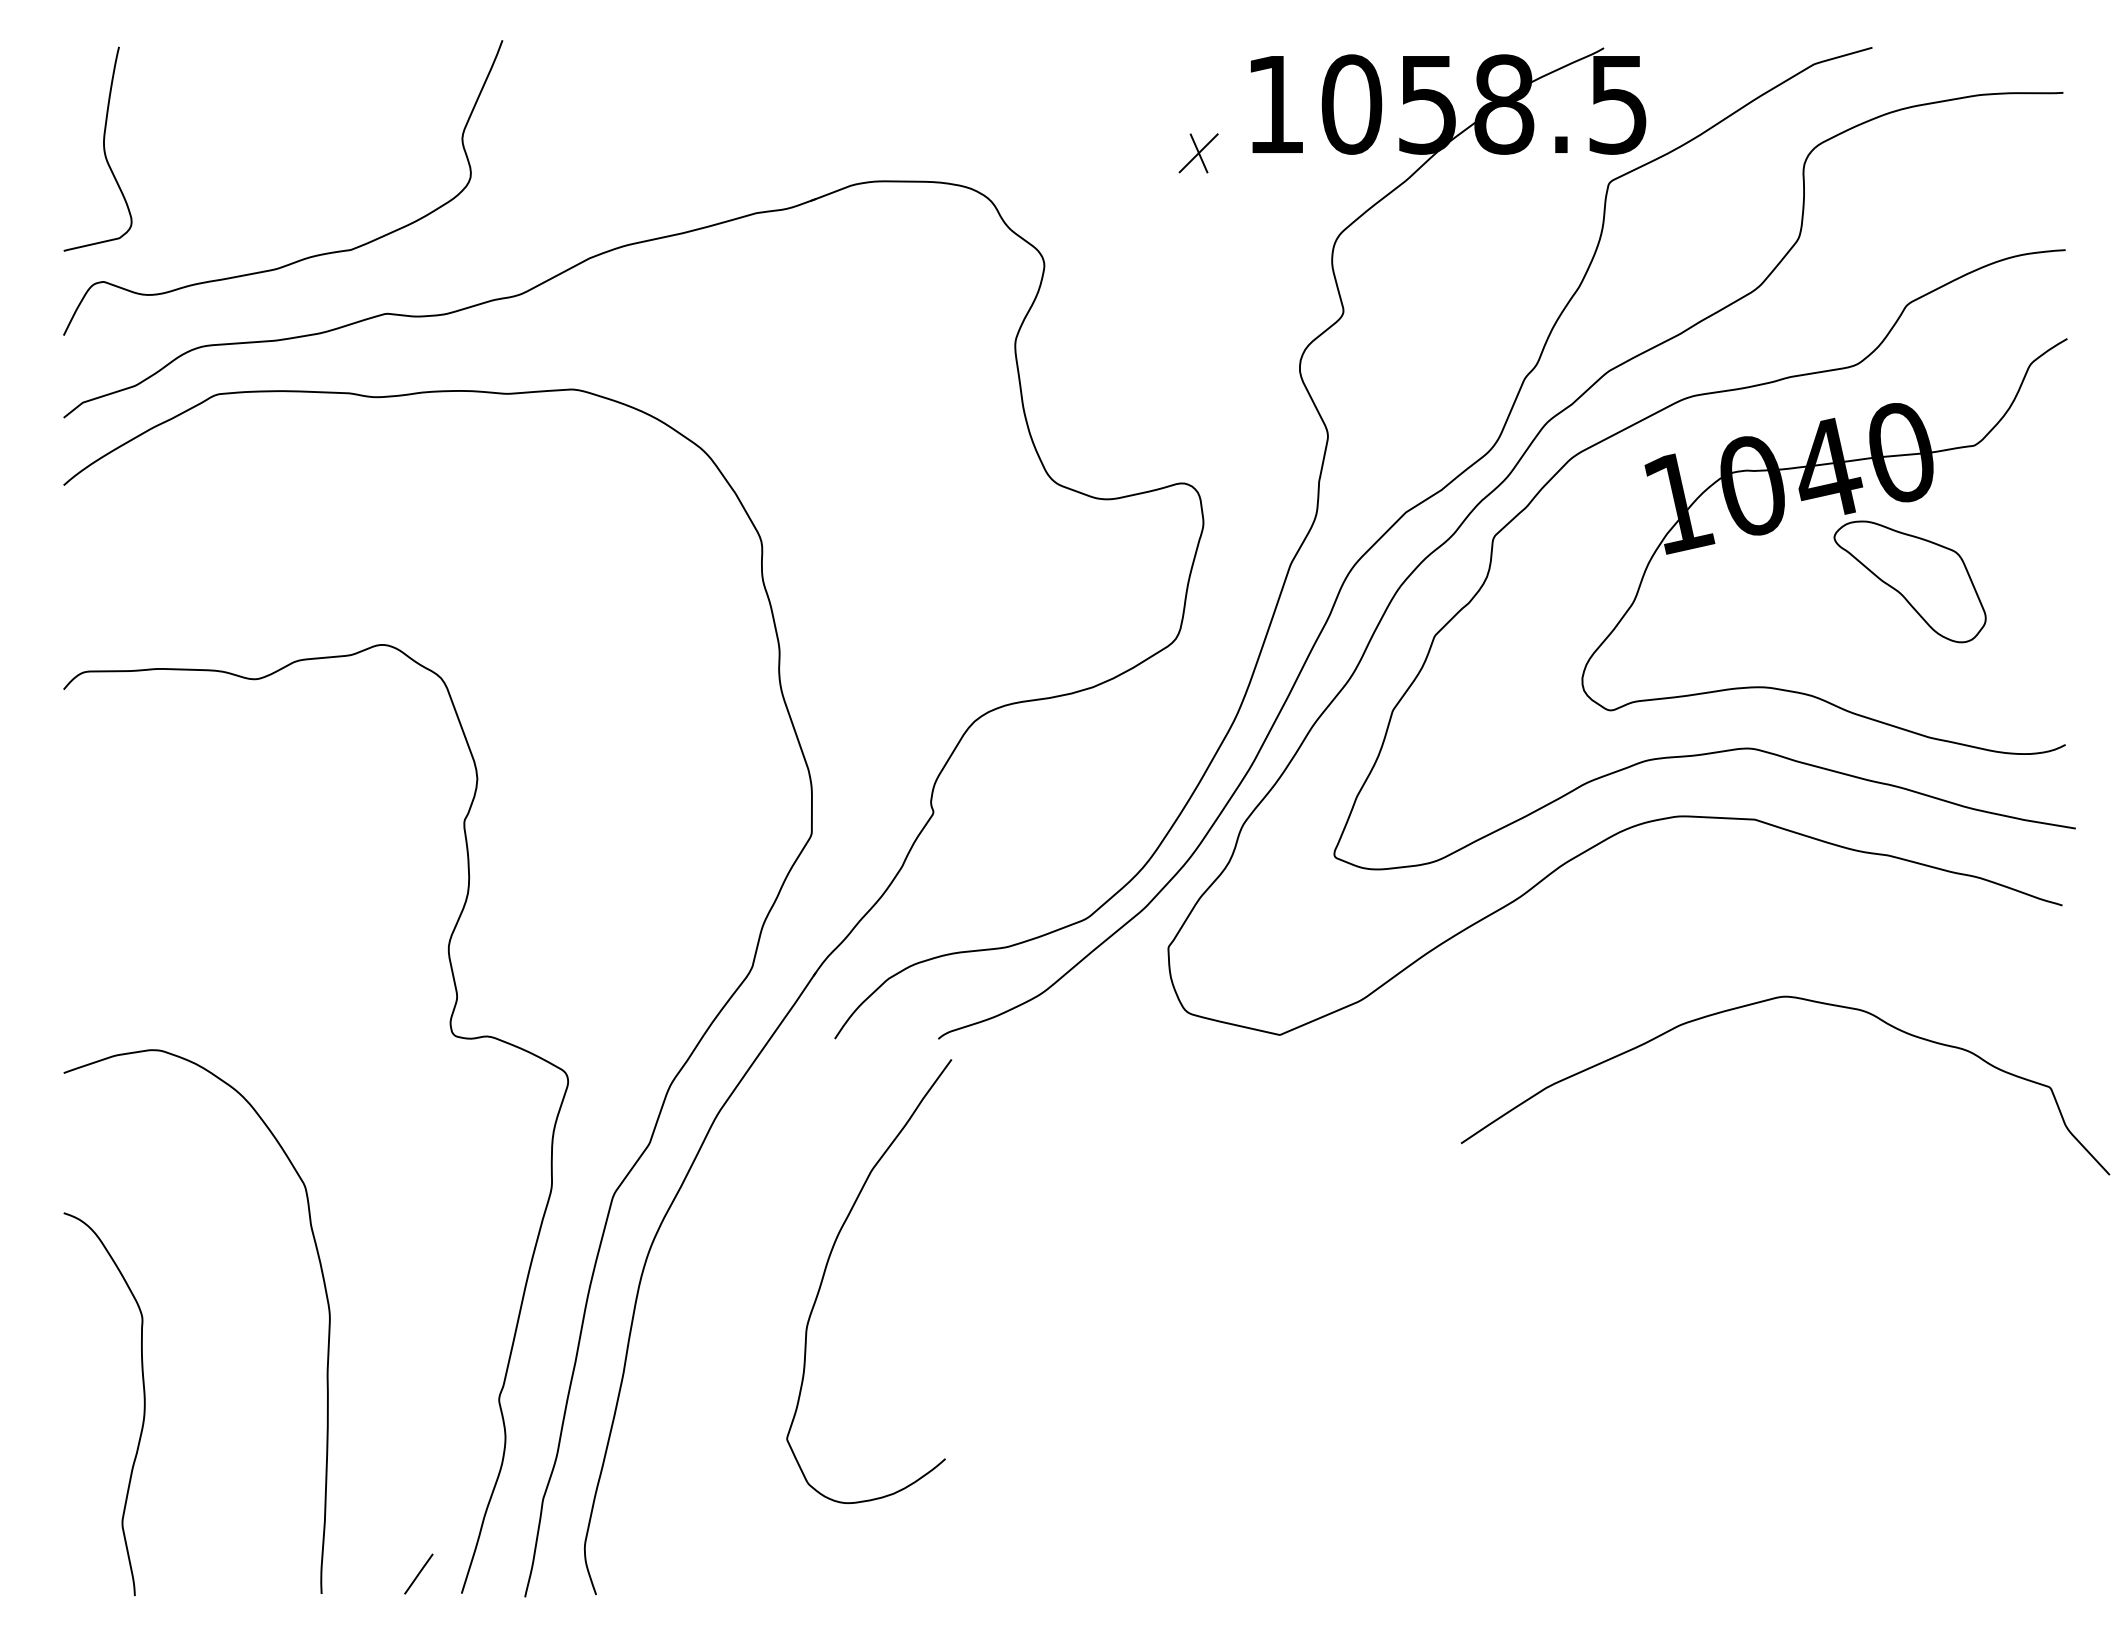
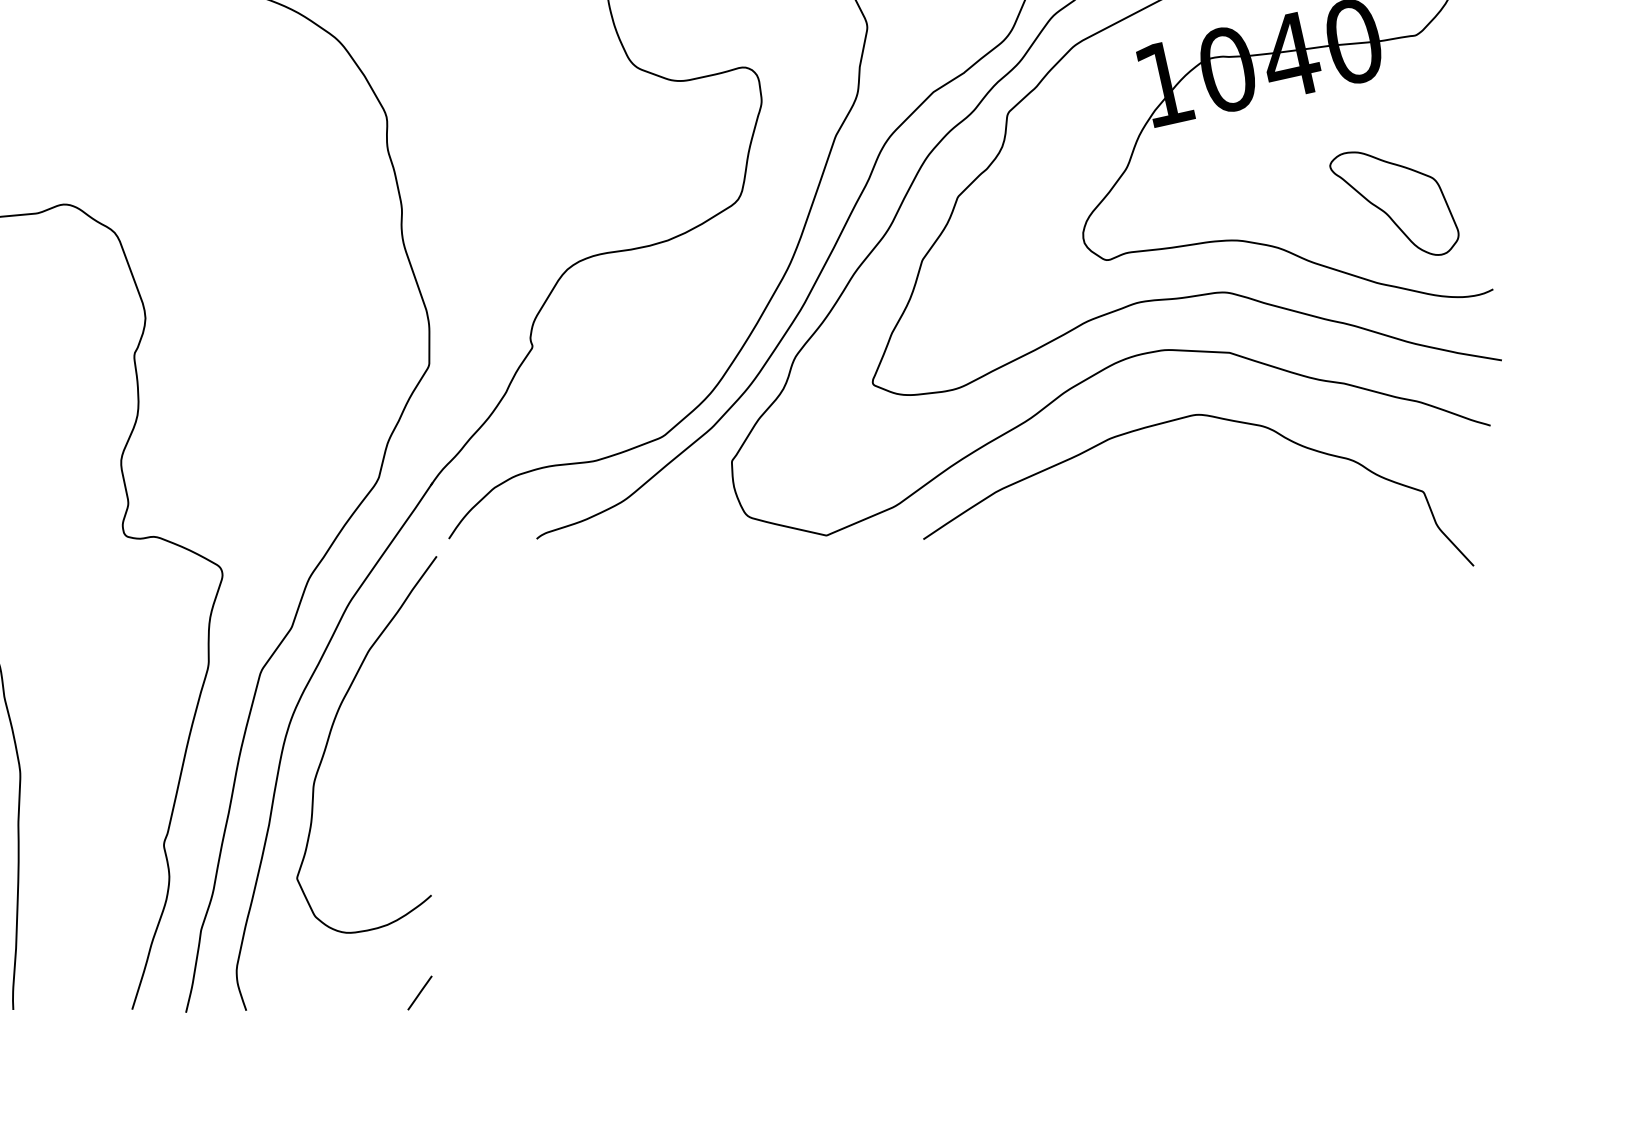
part: (1909, 581) -> (1393, 203), moved
curve: (1763, 1002) -> (1180, 419), moved
curve: (827, 1266) -> (331, 732), moved
line: (418, 1573) -> (419, 992), moved

